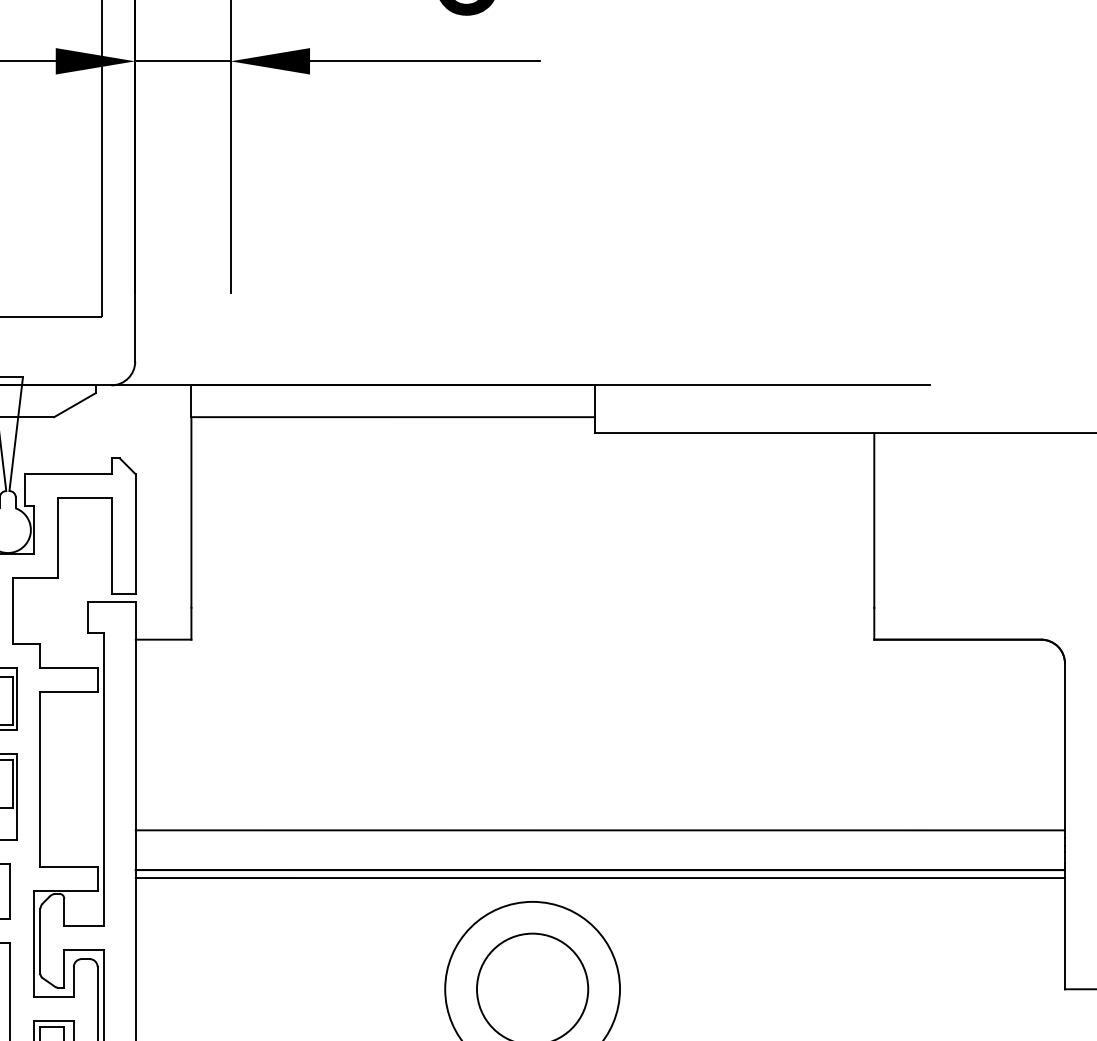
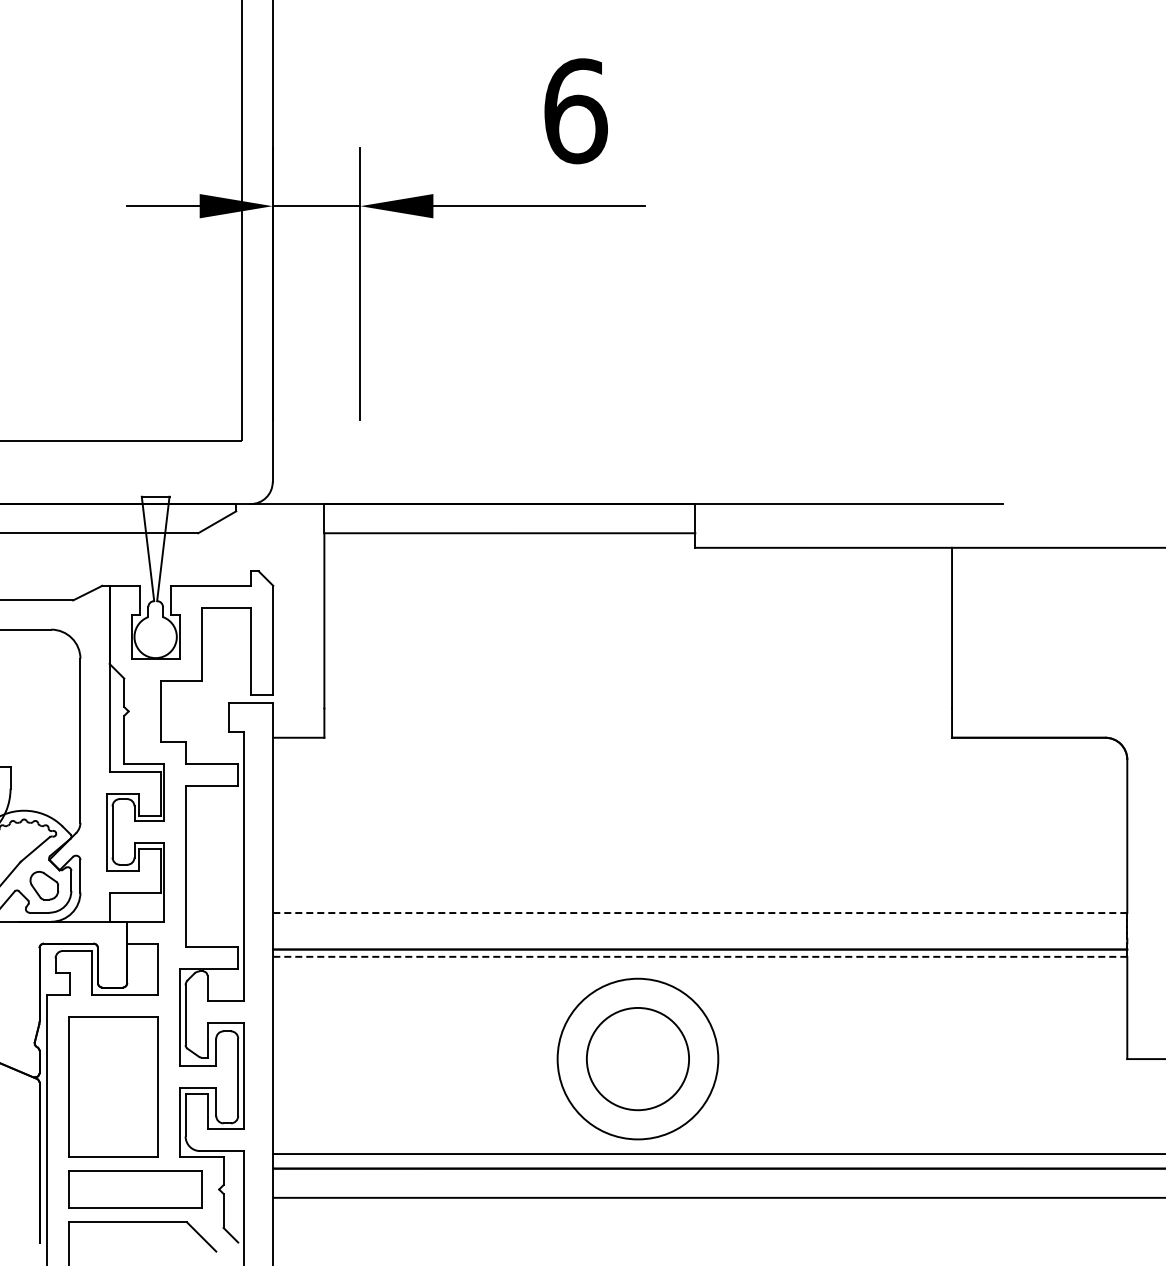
line: (599, 830) -> (699, 913), solid -> dashed
line: (599, 877) -> (699, 956), solid -> dashed

